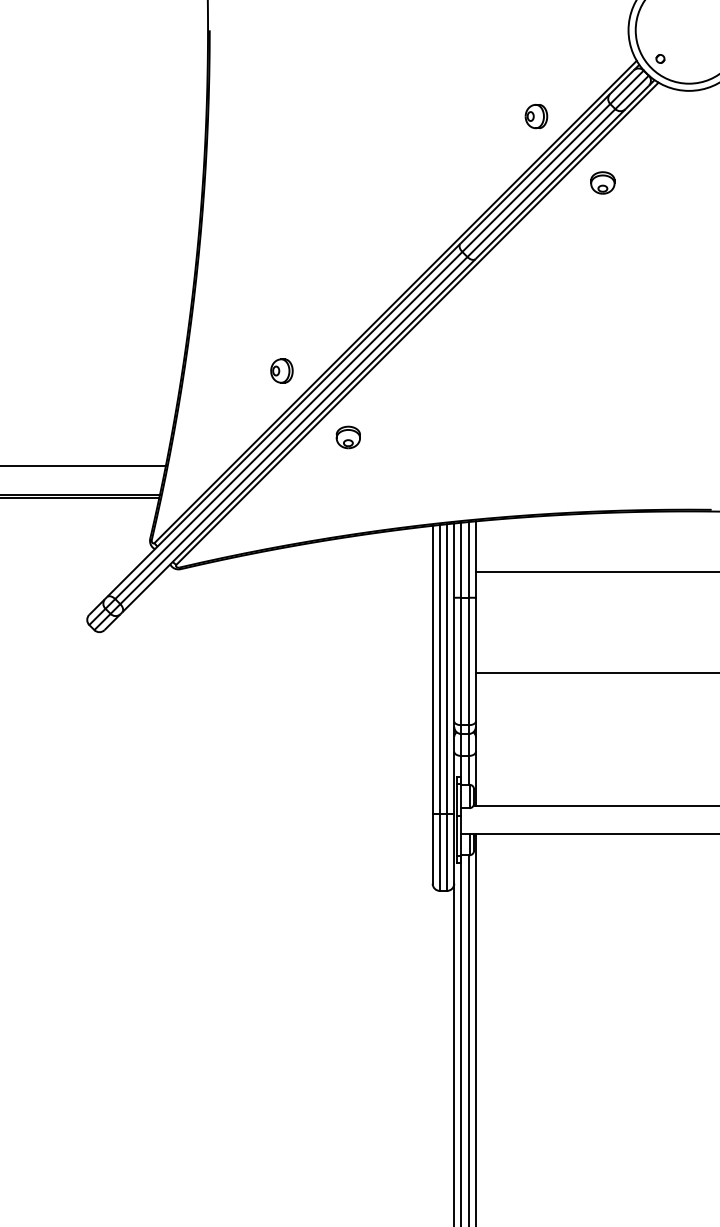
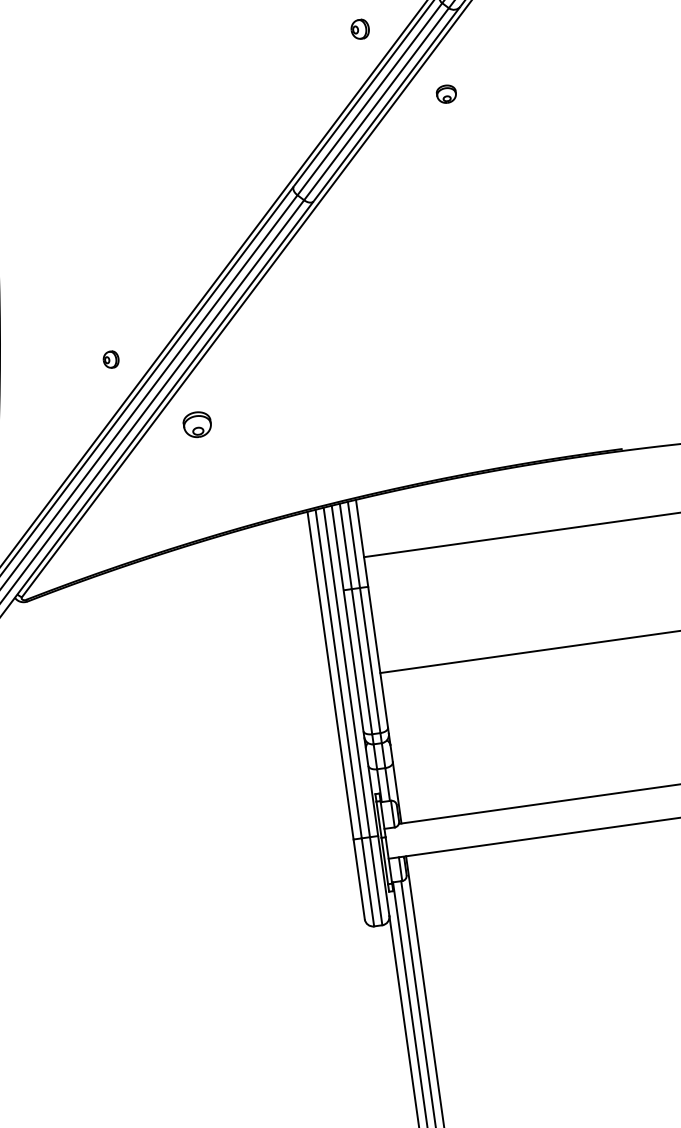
part: (536, 116) -> (360, 29), size x0.7
part: (602, 182) -> (445, 93), size x0.7
part: (281, 370) -> (110, 359), size x0.6

